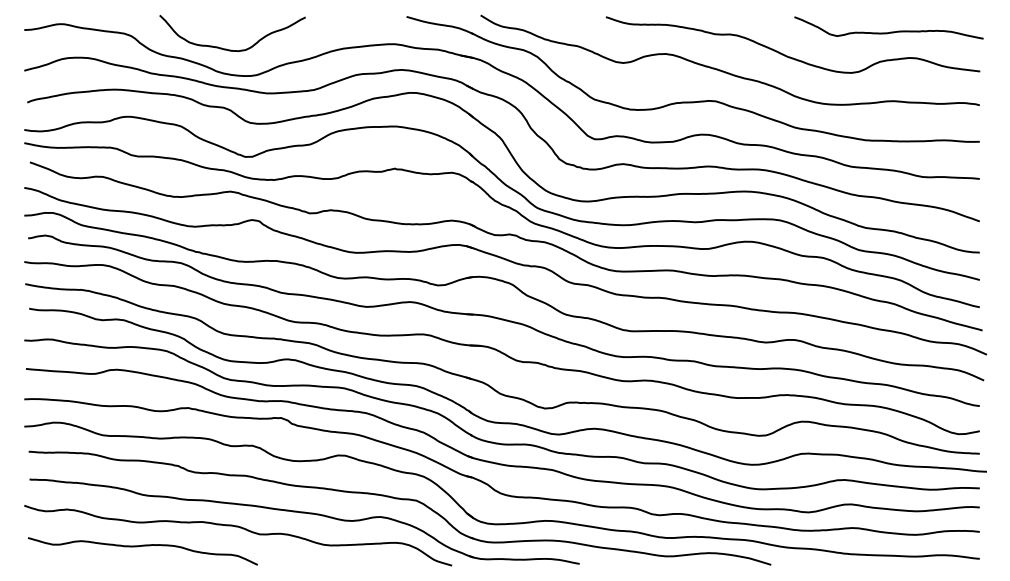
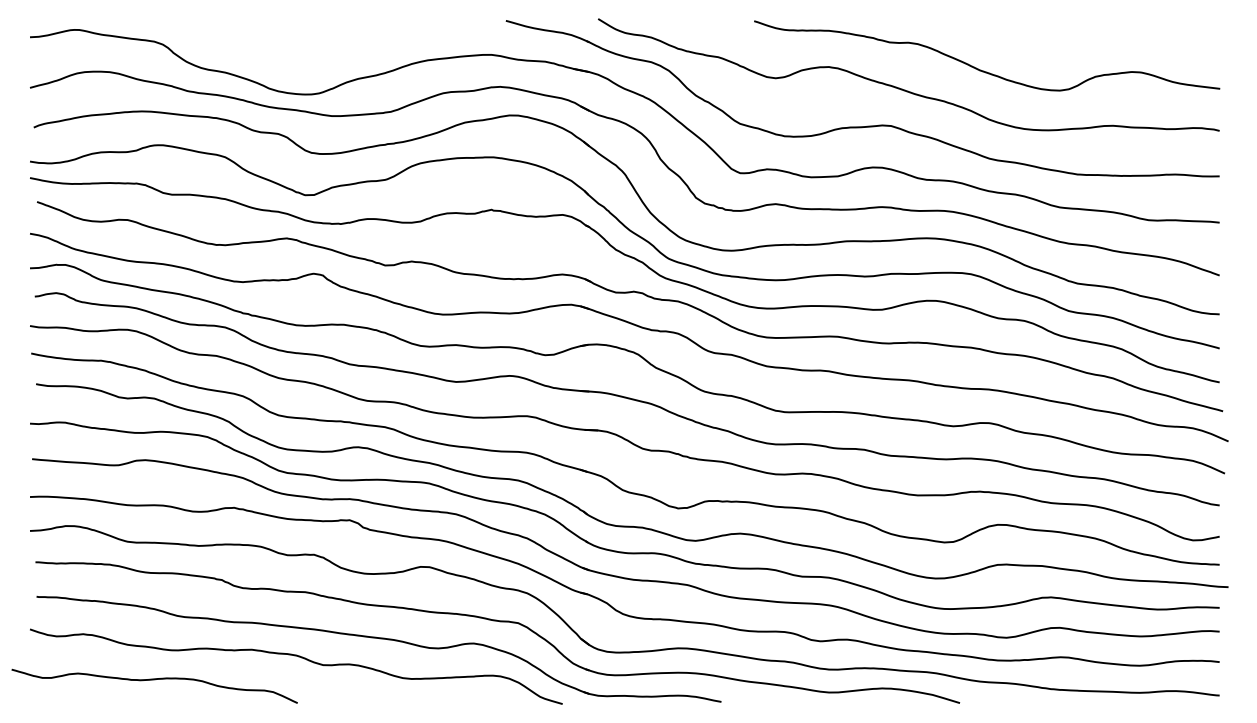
curve: (889, 31) -> (1107, 39), removed
curve: (230, 49) -> (286, 61), removed
curve: (142, 546) -> (154, 680), moved

